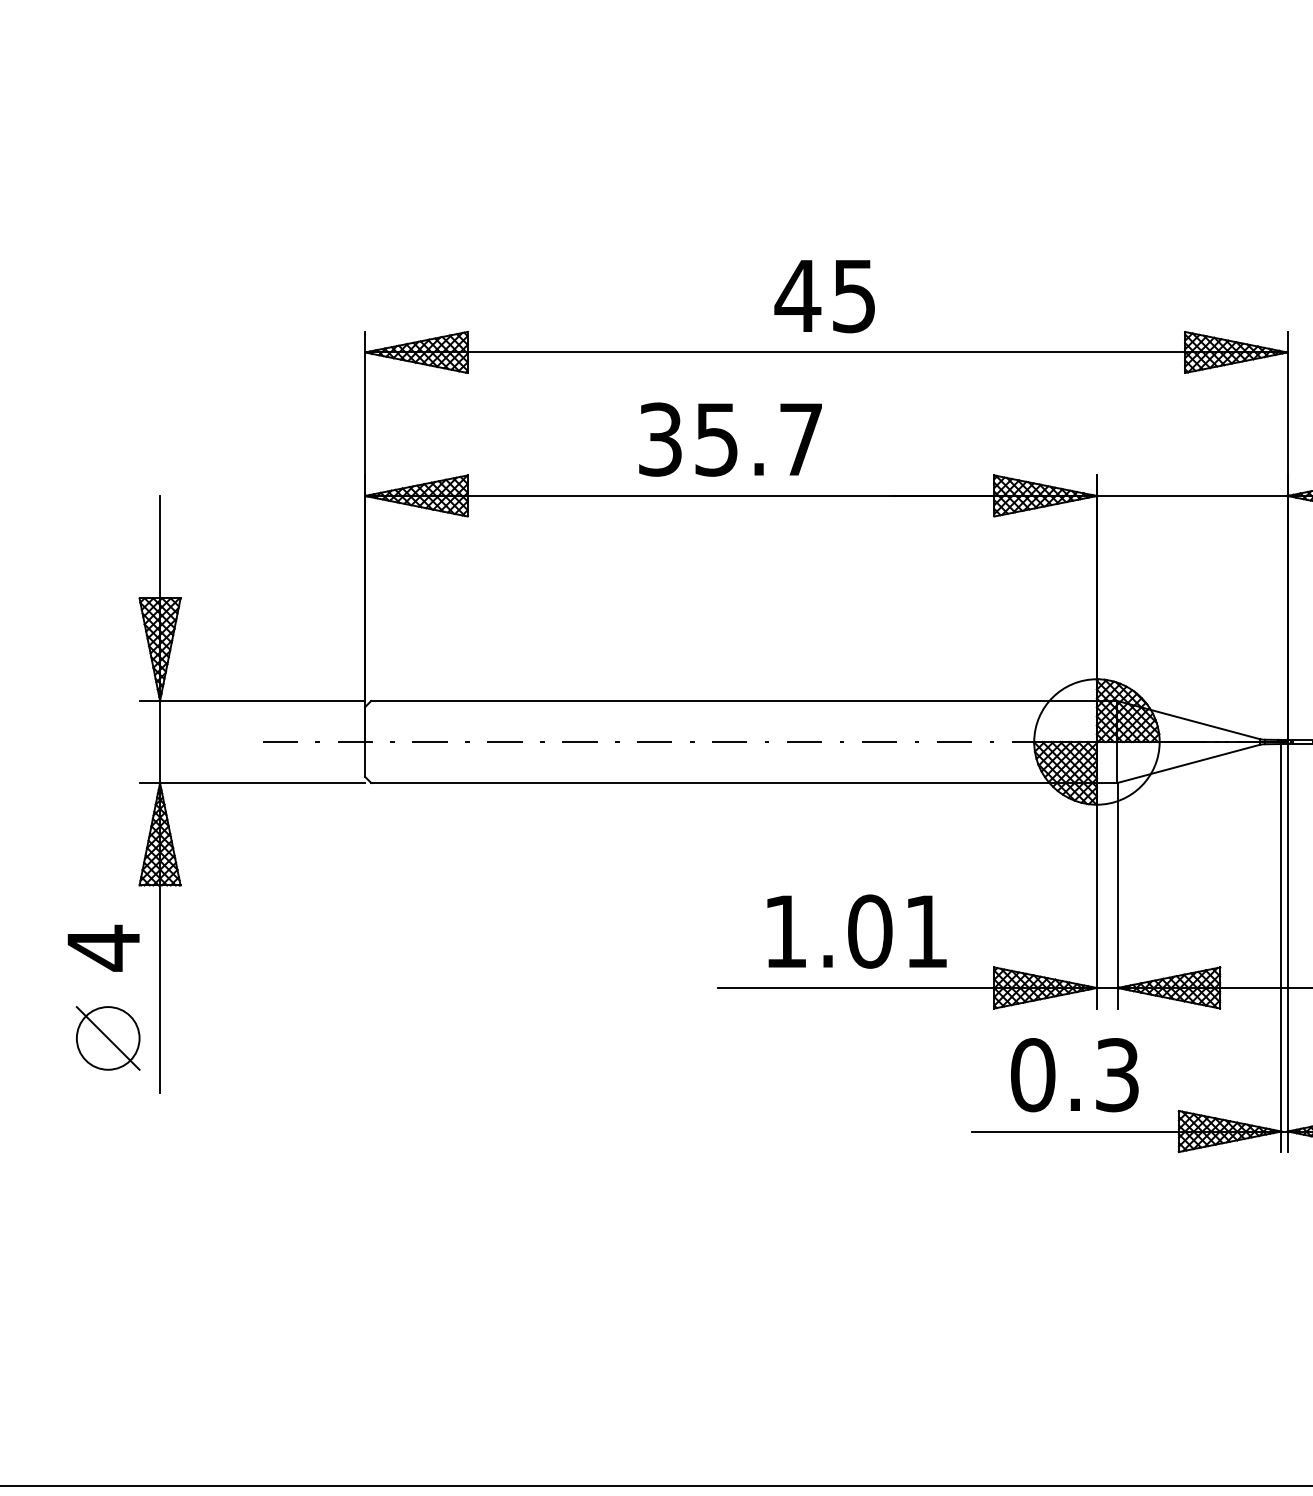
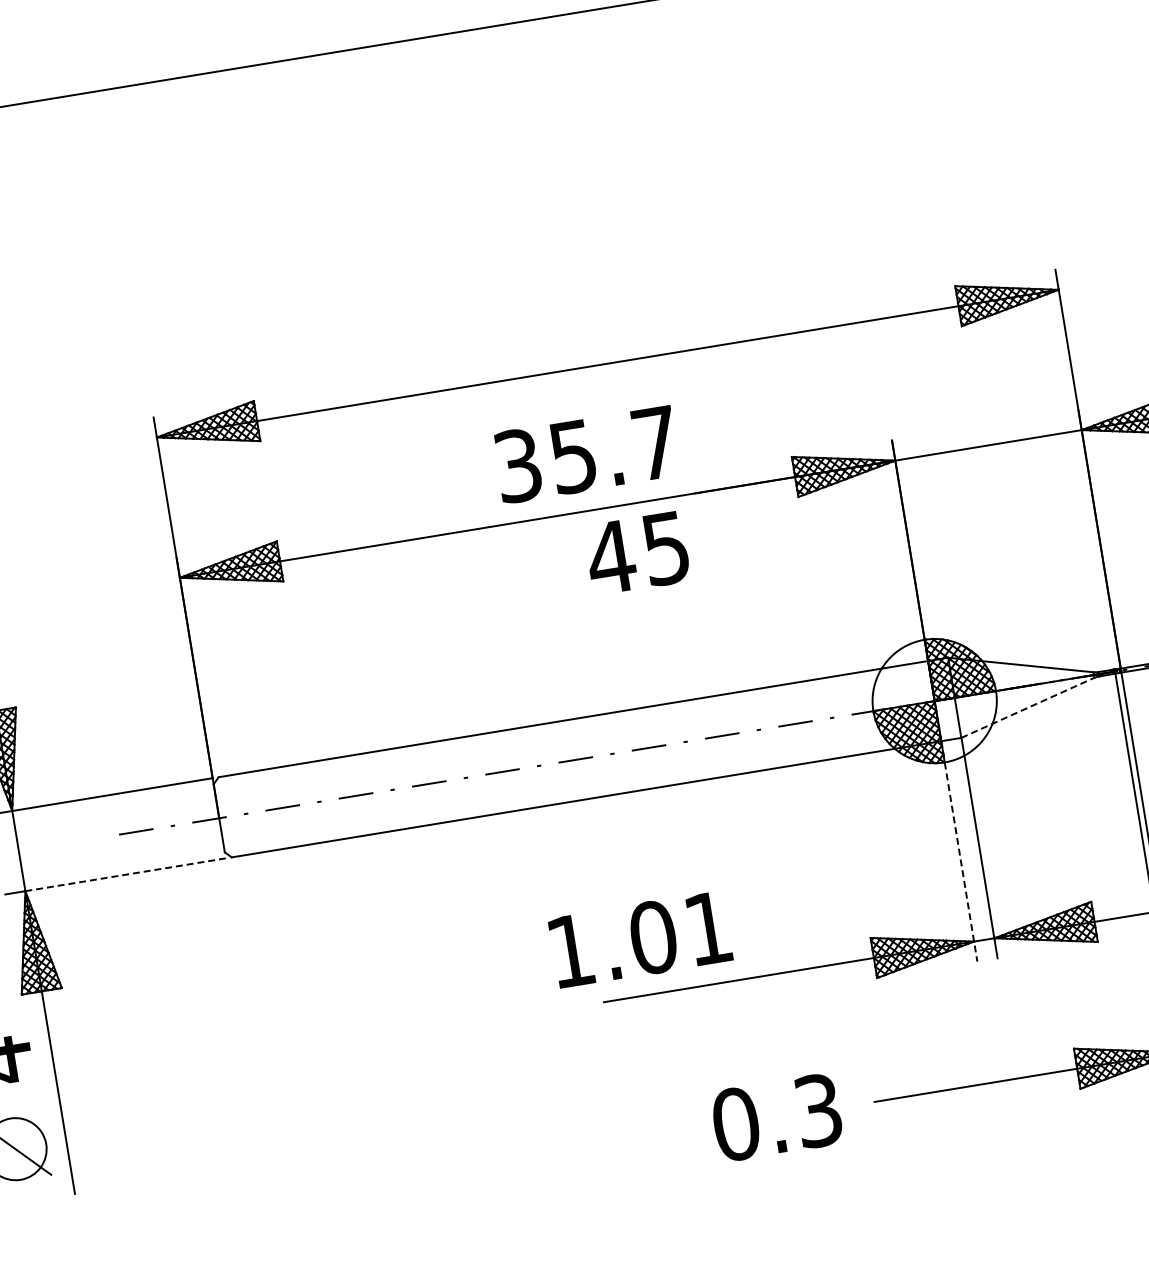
text: (824, 296) -> (637, 553), moved
text: (730, 439) -> (586, 454), moved
line: (1188, 763) -> (1027, 707), solid -> dashed
line: (262, 783) -> (125, 875), solid -> dashed
line: (1096, 895) -> (958, 851), solid -> dashed
text: (856, 931) -> (640, 939), moved
text: (1074, 1075) -> (776, 1117), moved

